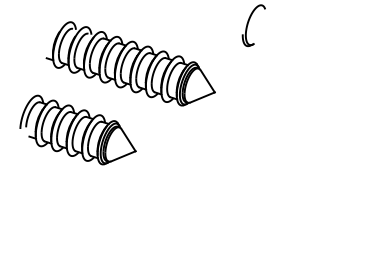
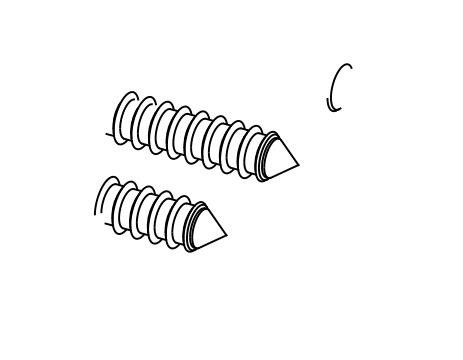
part: (78, 129) -> (160, 213), moved

